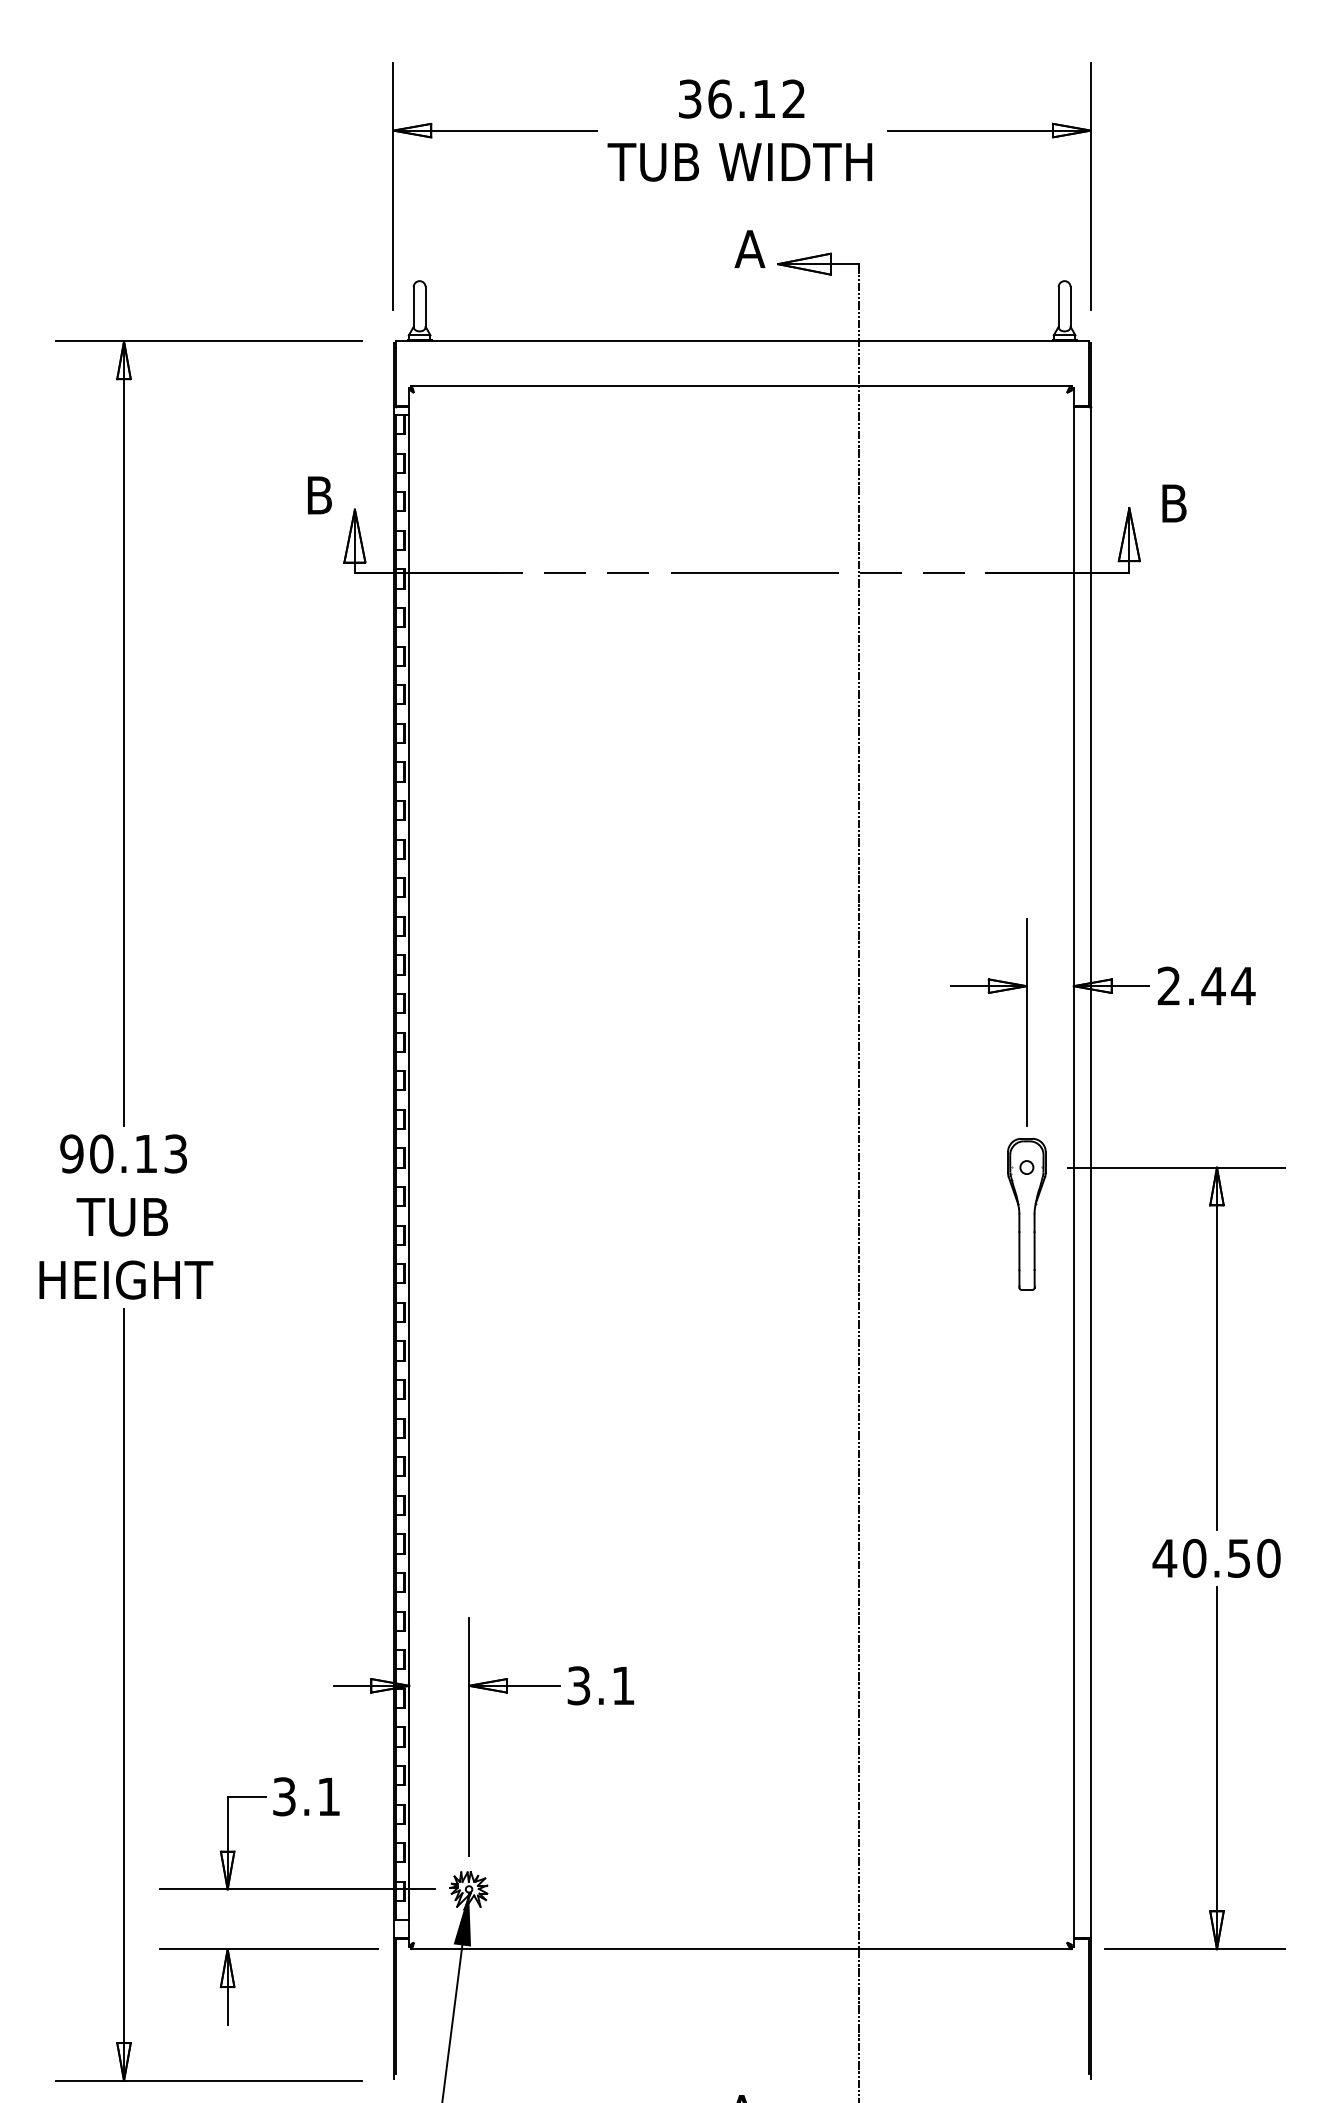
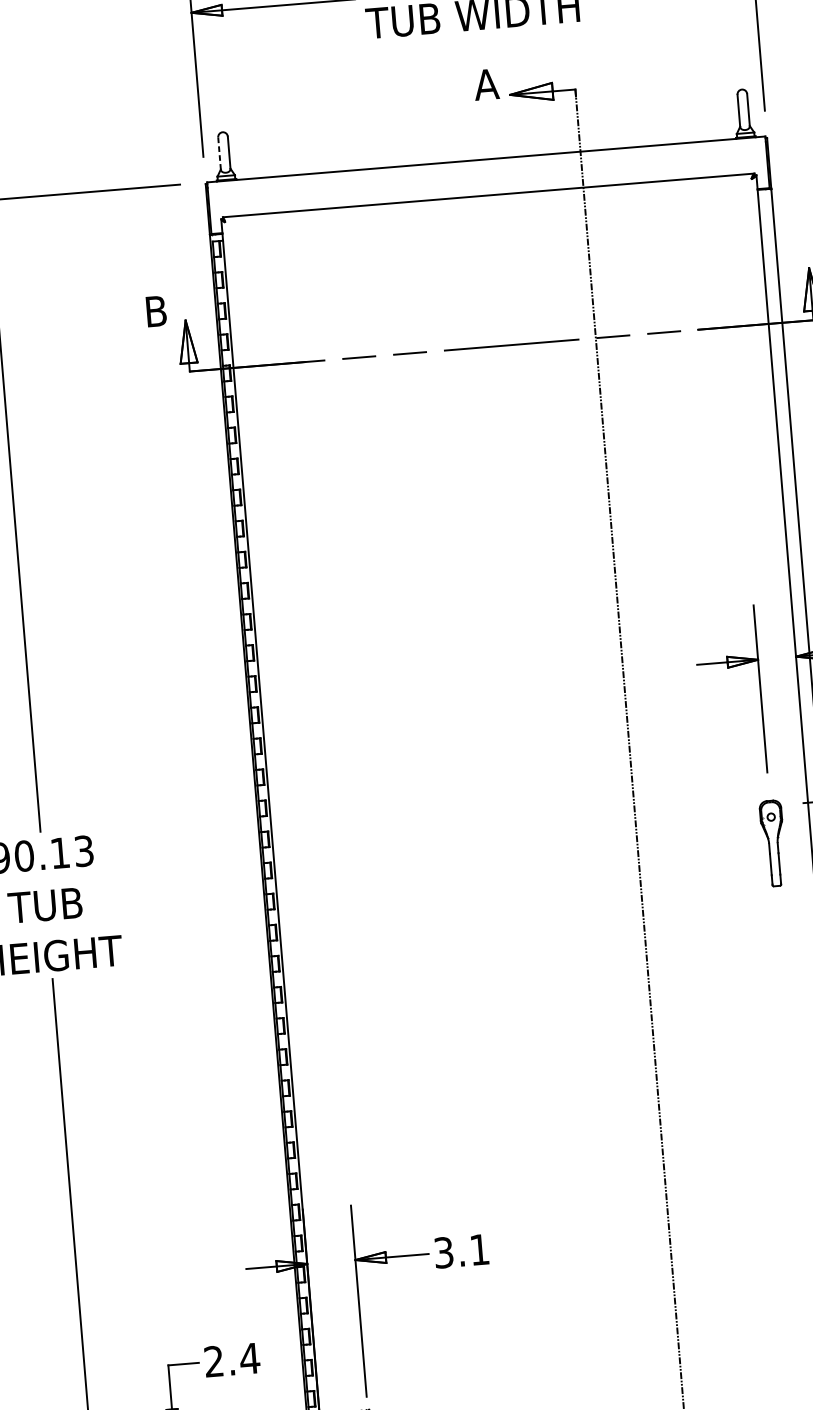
line: (413, 307) -> (219, 153), solid -> dashed
part: (1026, 1214) -> (773, 843), size x0.7
text: (307, 1796) -> (232, 1359), 3.1 -> 2.4

